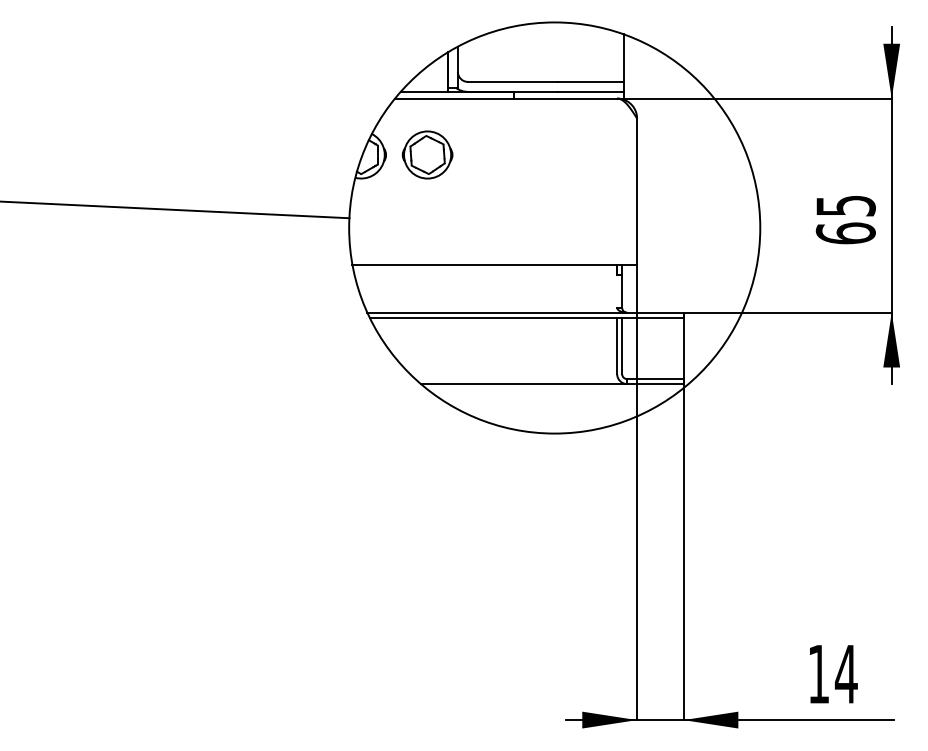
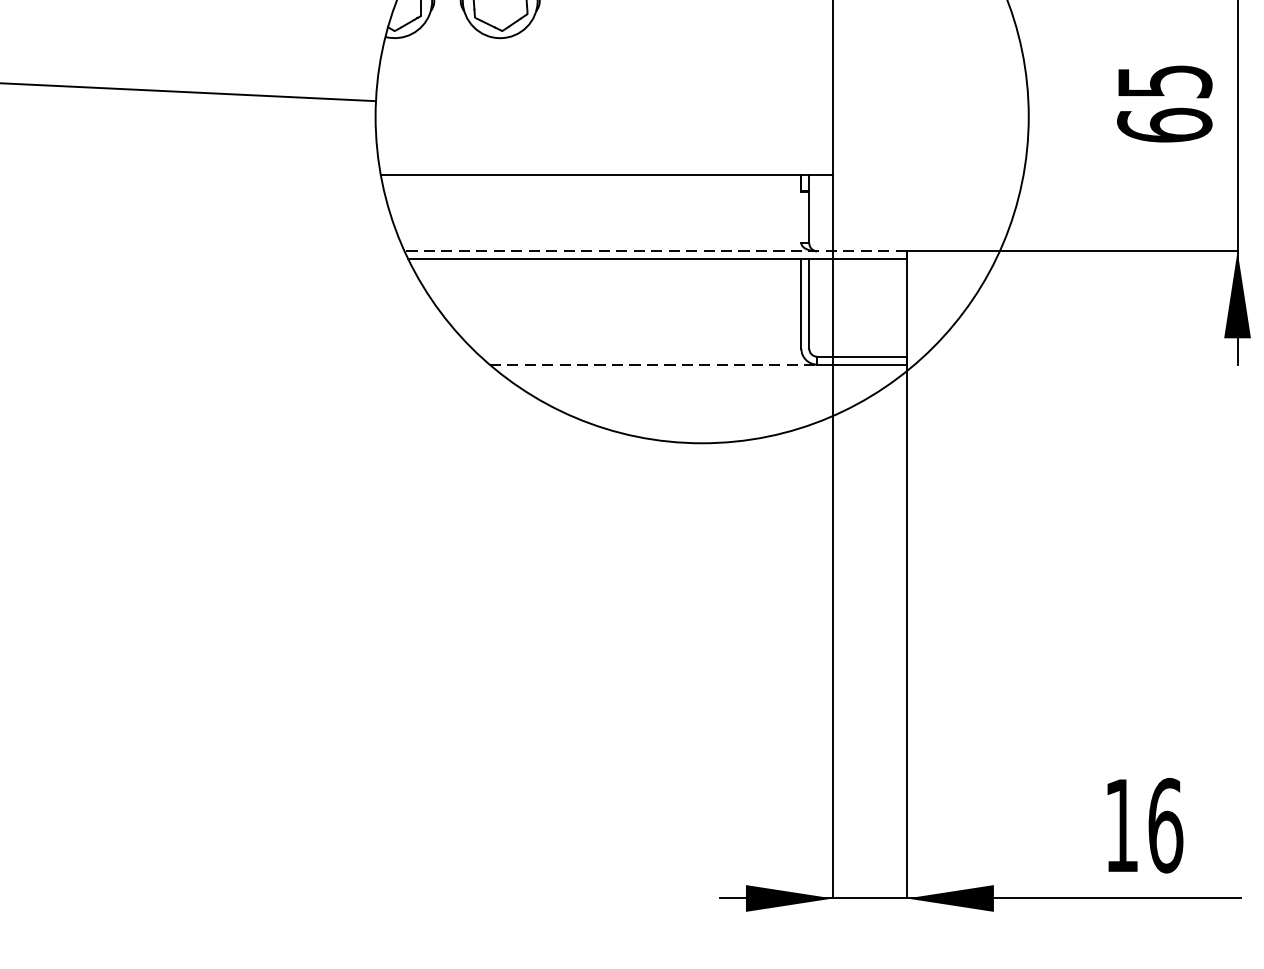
line: (524, 312) -> (654, 250), solid -> dashed
line: (524, 384) -> (654, 365), solid -> dashed
text: (845, 674) -> (1164, 826), 14 -> 16

